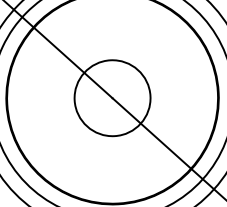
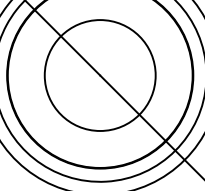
circle: (111, 98) -> (99, 75), size x1.67

